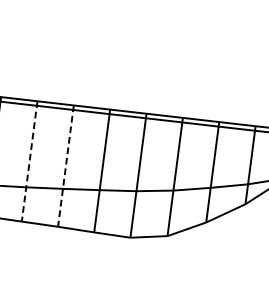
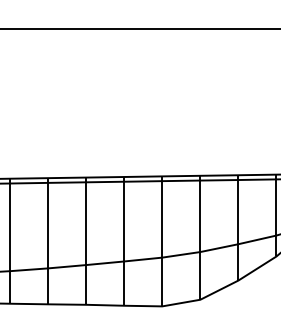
line: (29, 161) -> (48, 241), dashed -> solid
line: (66, 166) -> (86, 241), dashed -> solid

